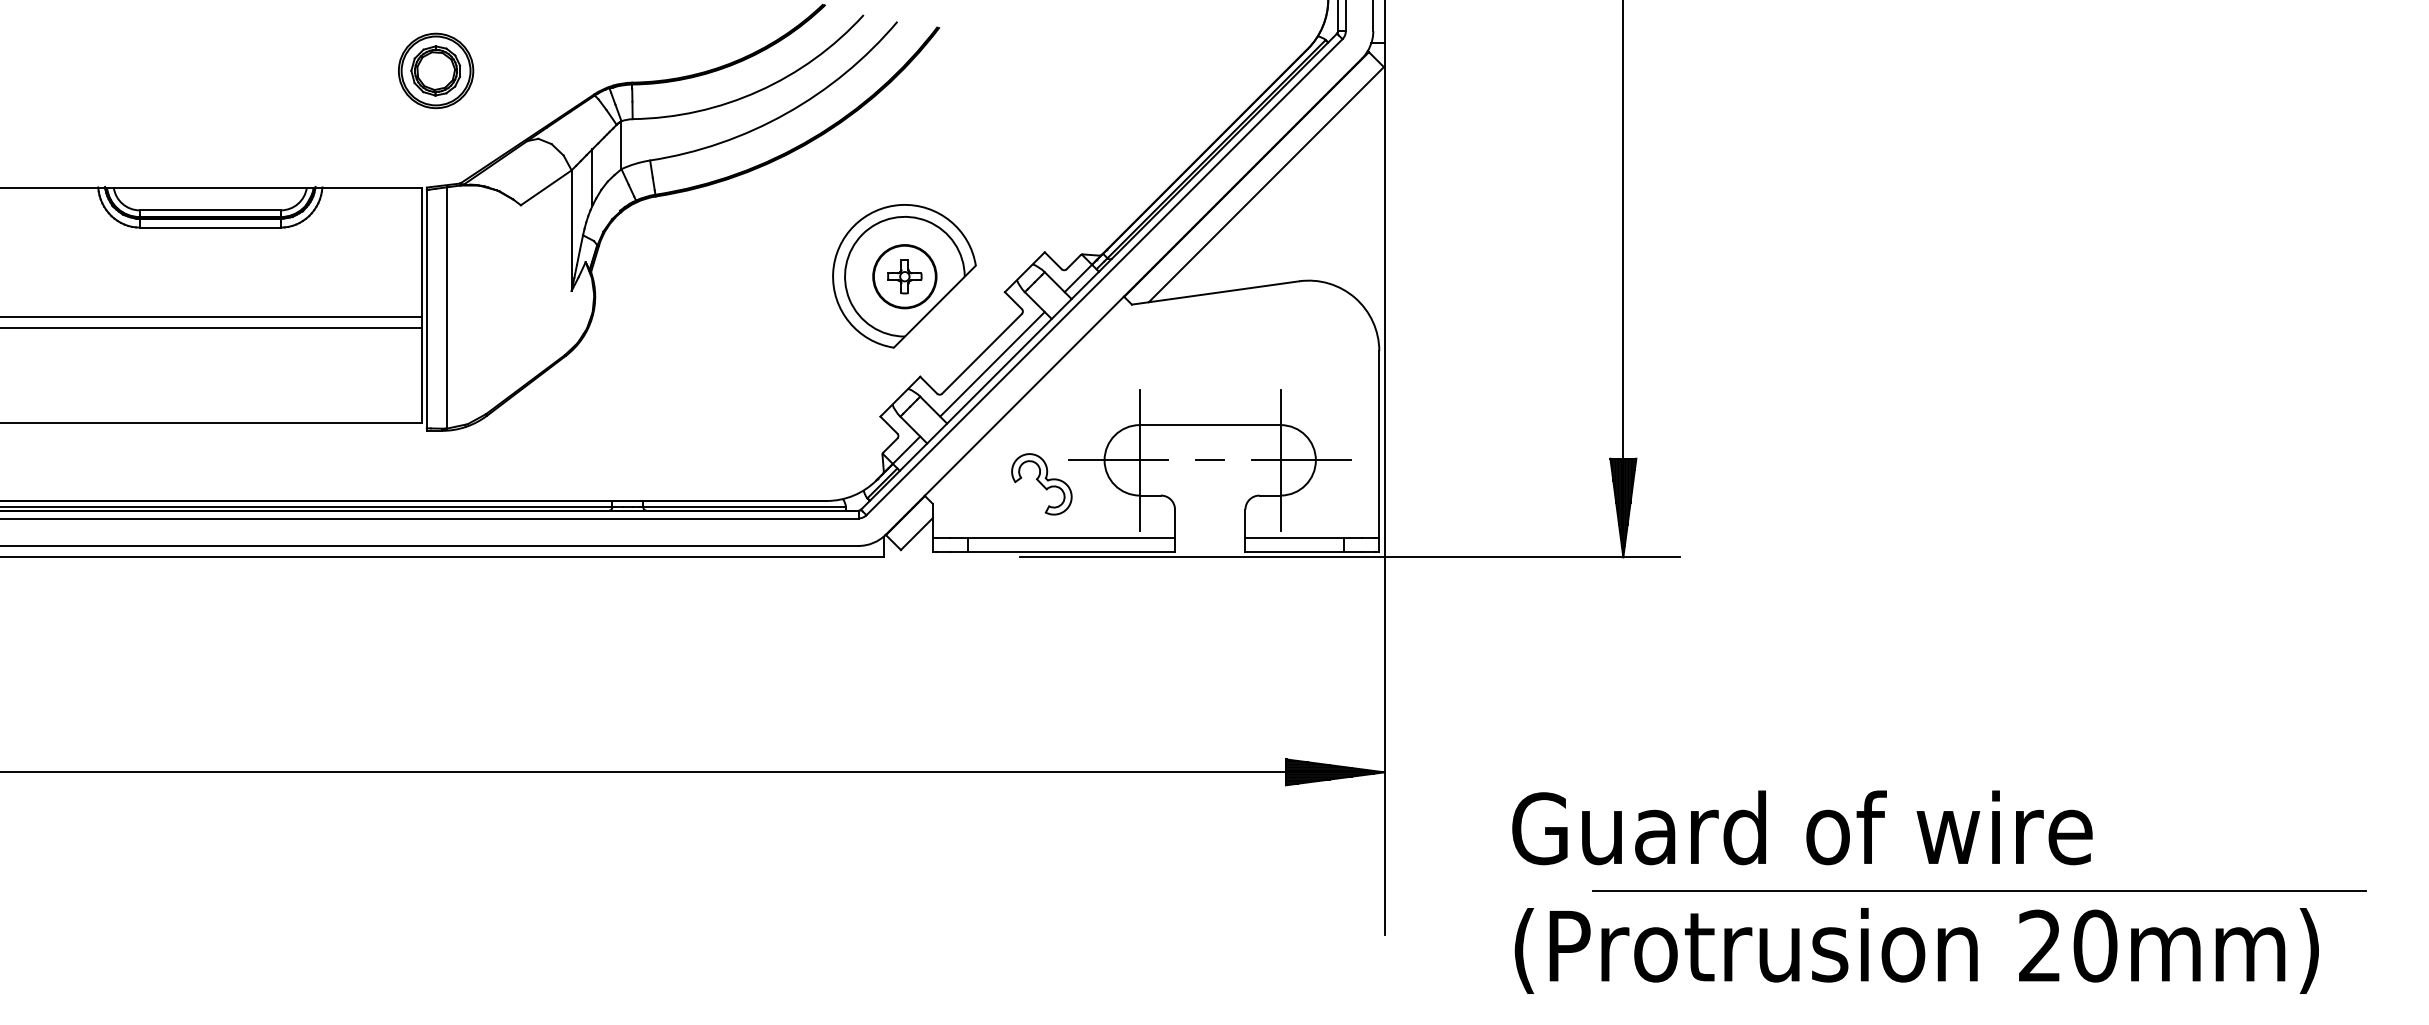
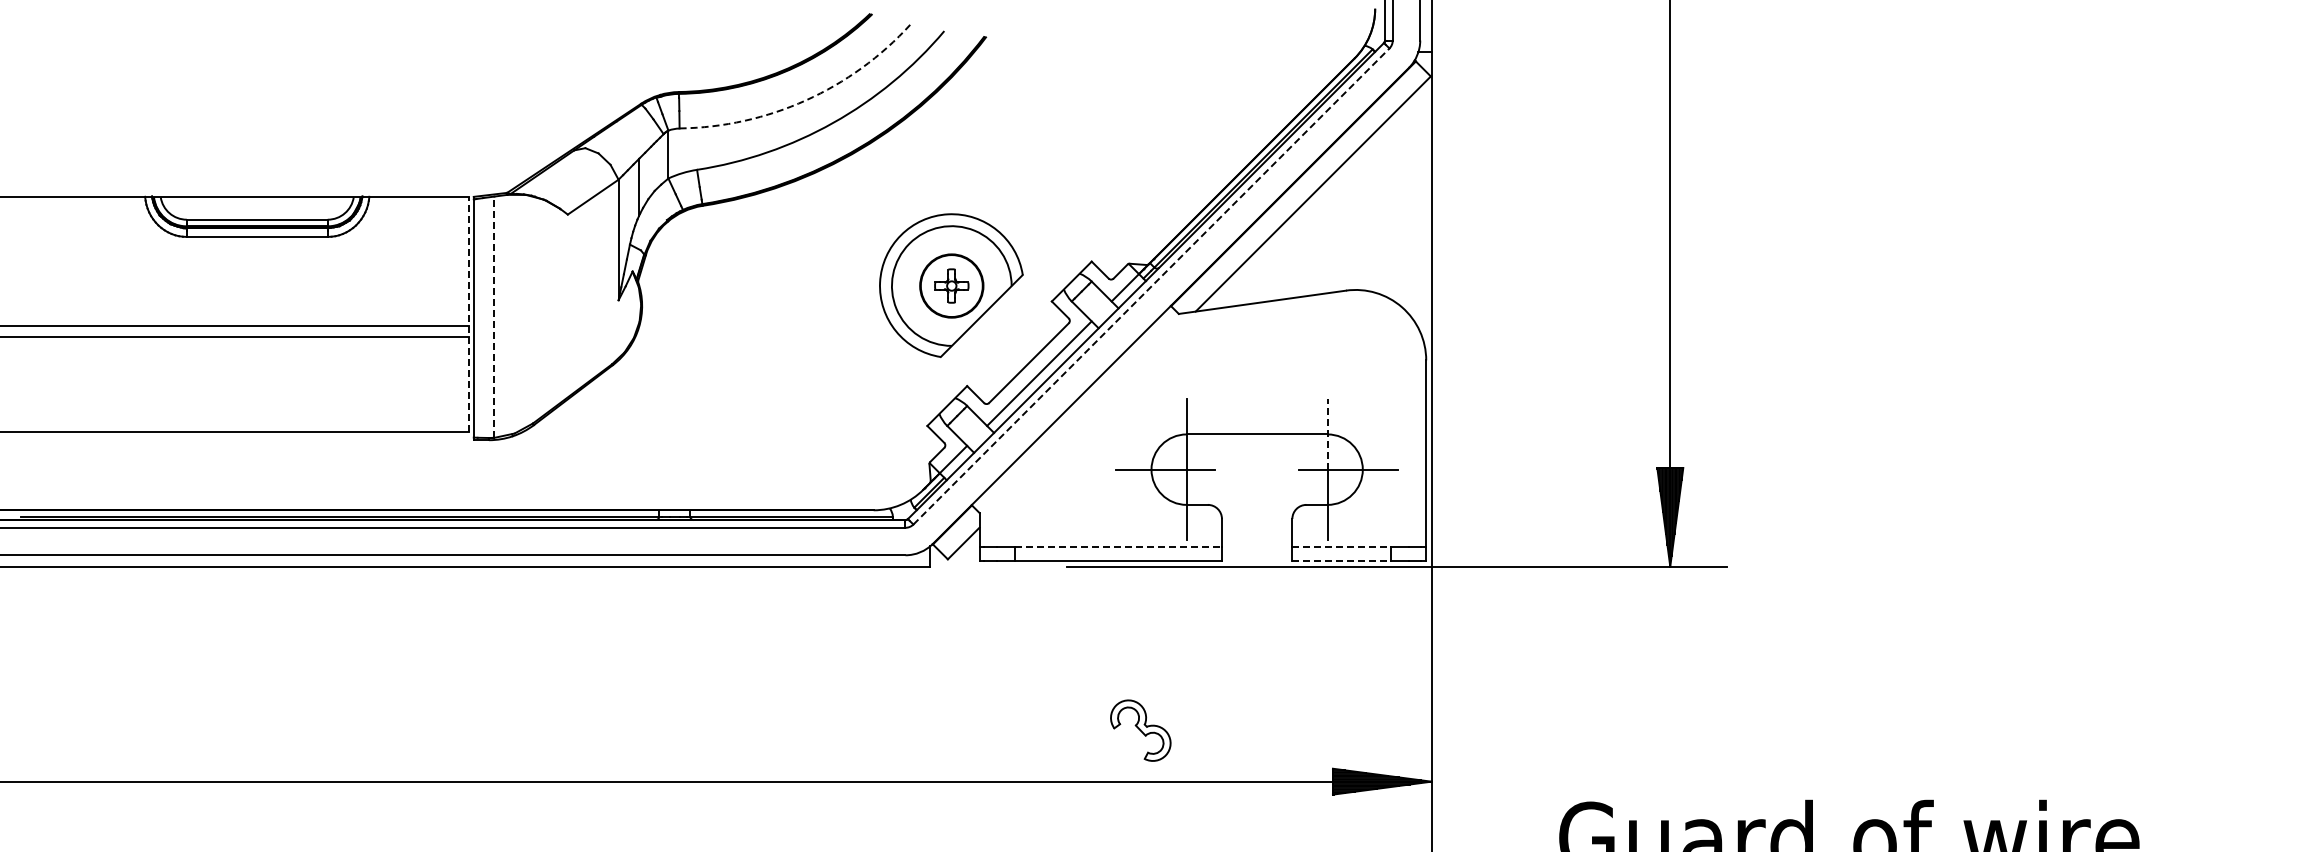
part: (436, 70) -> (483, 79), removed
arc: (759, 91) -> (806, 100), solid -> dashed
line: (1104, 277) -> (1151, 286), solid -> dashed
line: (422, 305) -> (469, 314), solid -> dashed
line: (447, 307) -> (494, 316), solid -> dashed
line: (1280, 424) -> (1327, 433), solid -> dashed
line: (1210, 460) -> (1257, 469), removed
part: (1041, 484) -> (1140, 730), moved
line: (1071, 537) -> (1118, 546), solid -> dashed
line: (1295, 537) -> (1342, 546), solid -> dashed
line: (1295, 551) -> (1342, 560), solid -> dashed

